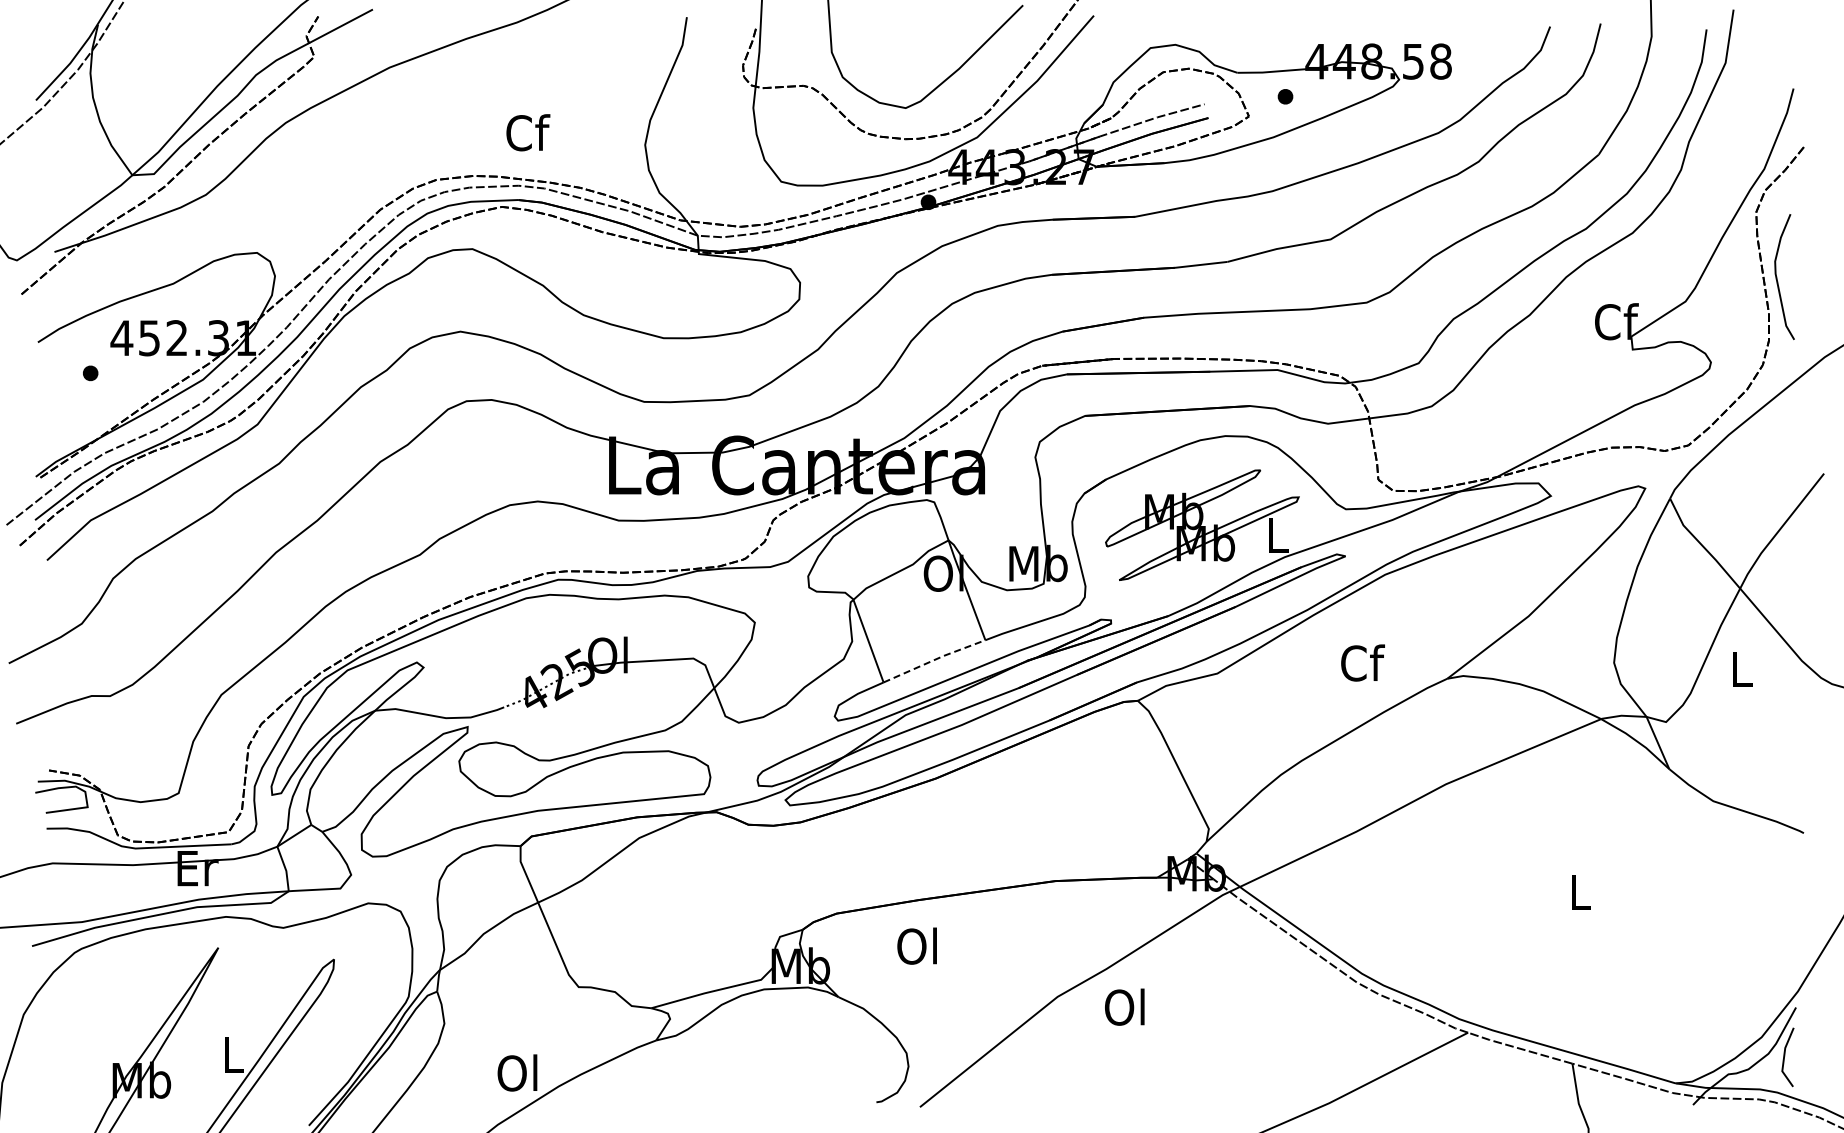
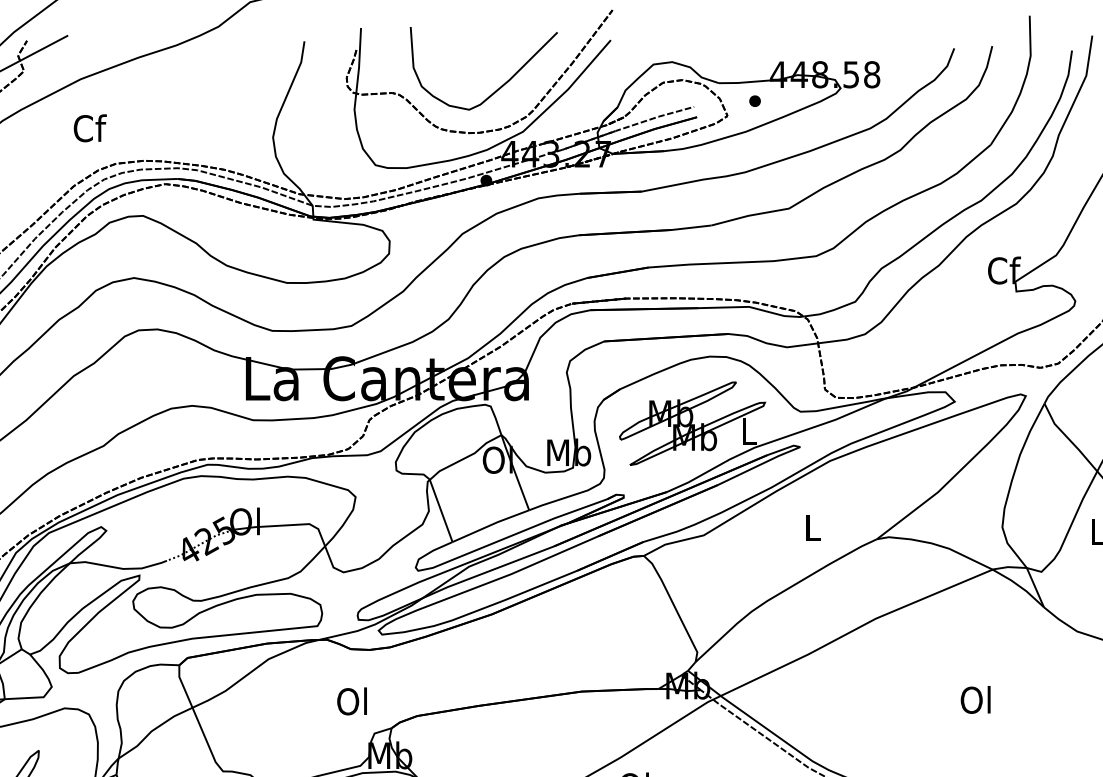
text: (528, 132) -> (90, 128), moved
line: (934, 659) -> (490, 524), dashed -> solid
text: (1362, 662) -> (813, 527), Cf -> L
text: (1578, 891) -> (975, 699), L -> Ol
text: (916, 945) -> (351, 700), moved

